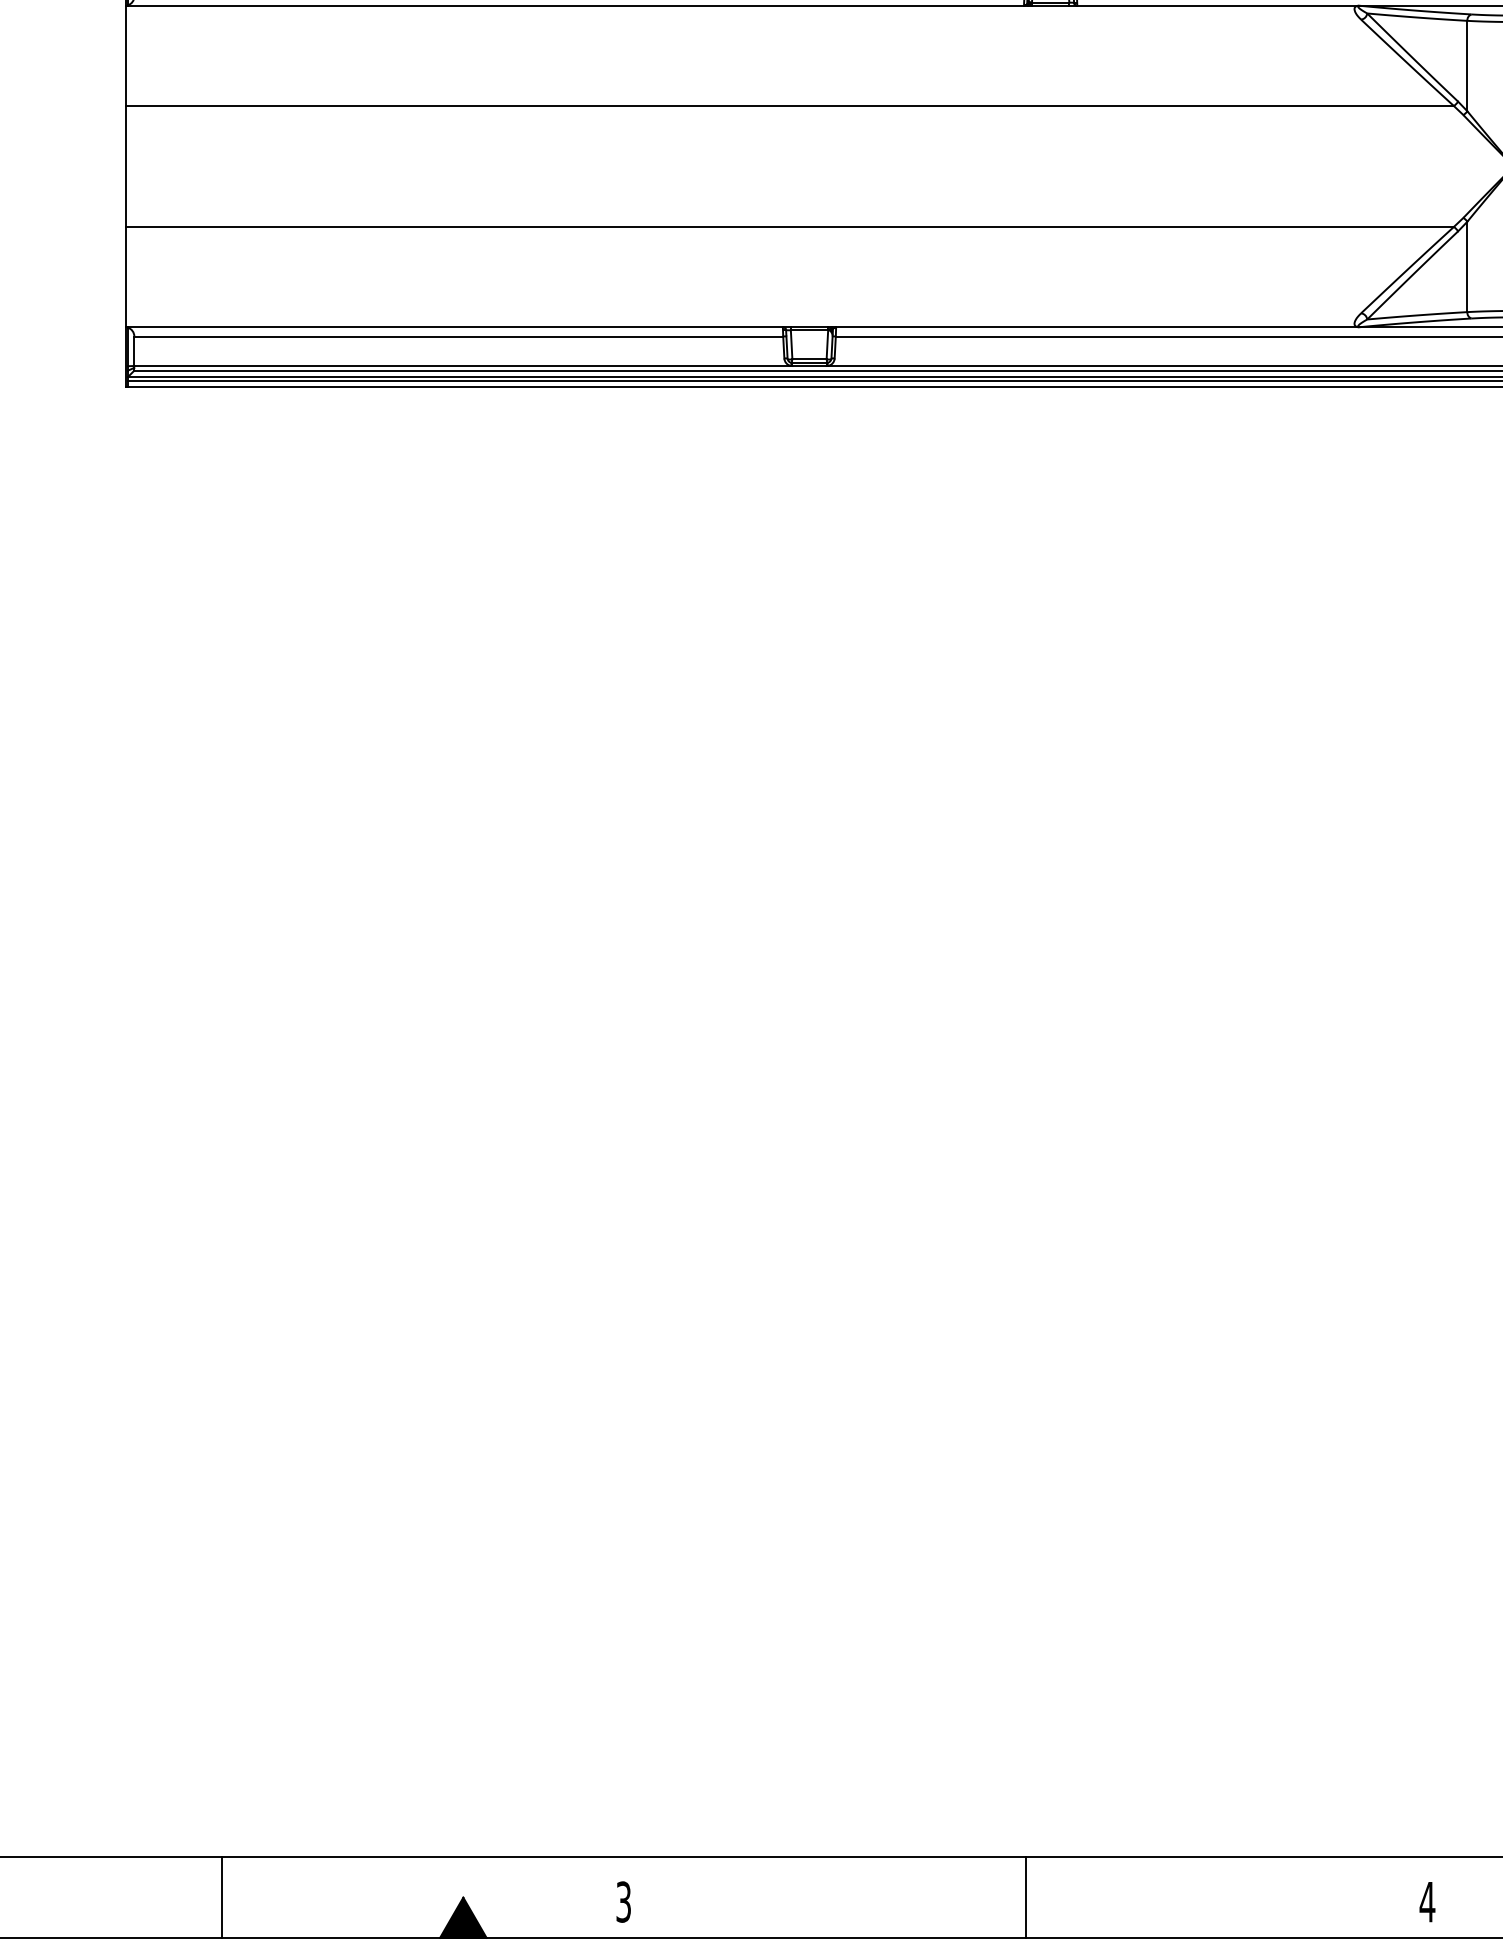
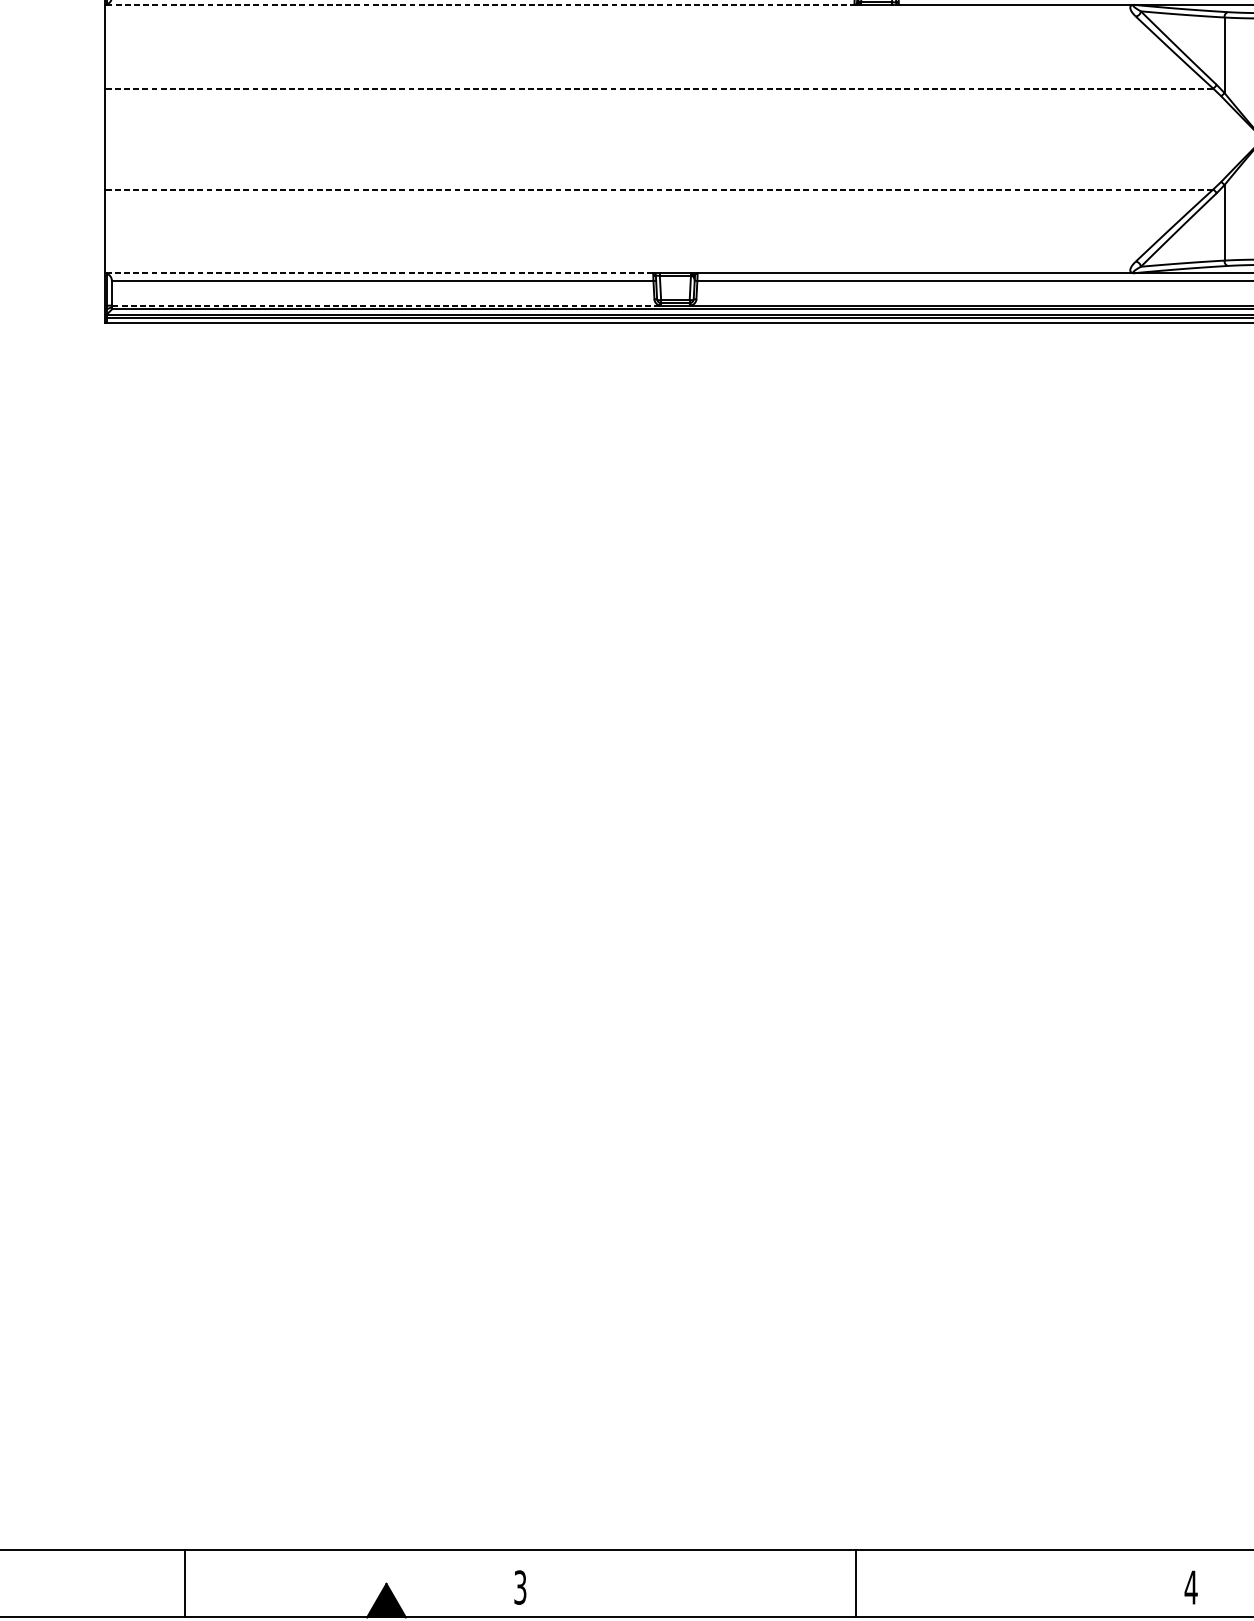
line: (576, 5) -> (480, 4), solid -> dashed
line: (790, 105) -> (659, 88), solid -> dashed
line: (790, 227) -> (659, 189), solid -> dashed
line: (454, 327) -> (379, 273), solid -> dashed
line: (462, 365) -> (385, 305), solid -> dashed

